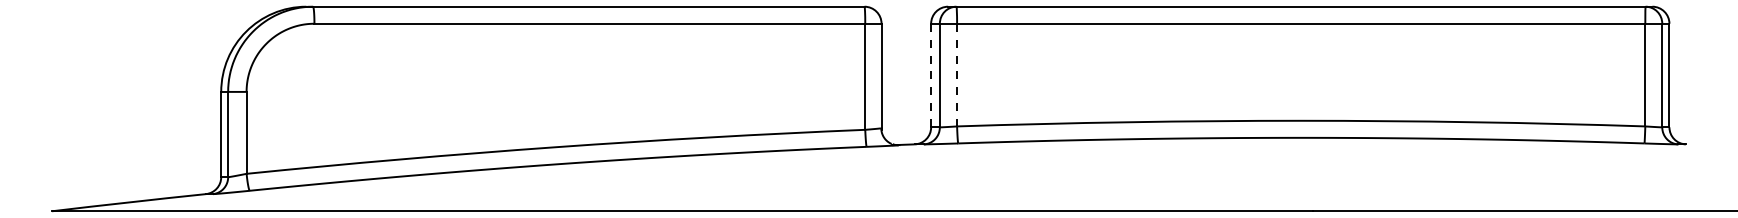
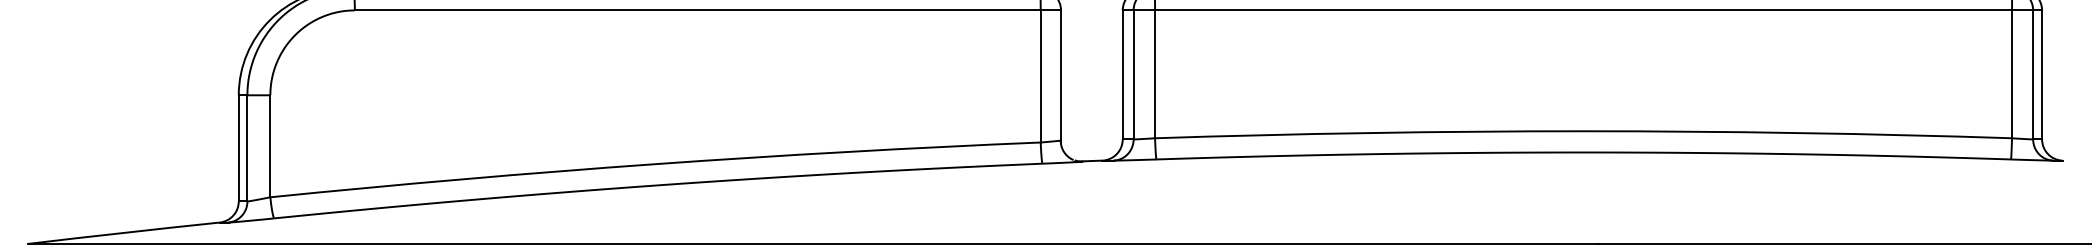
line: (931, 75) -> (1123, 74), dashed -> solid
line: (957, 75) -> (1155, 74), dashed -> solid

